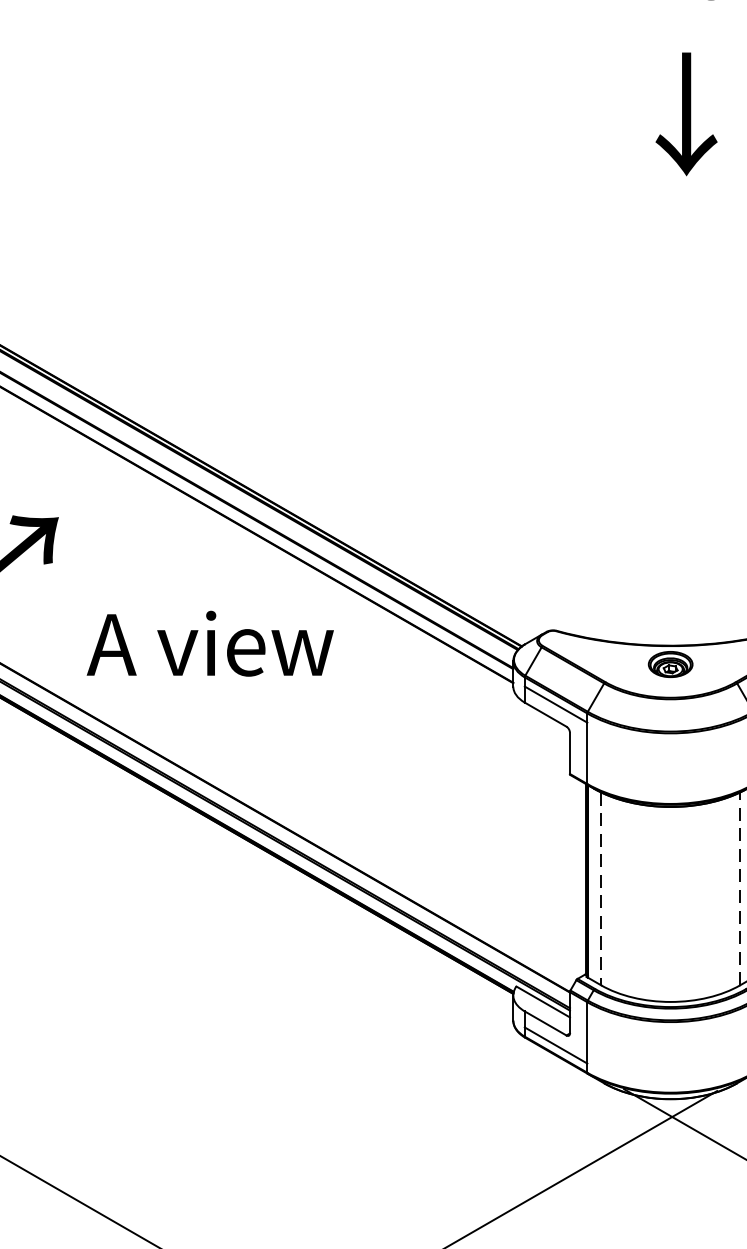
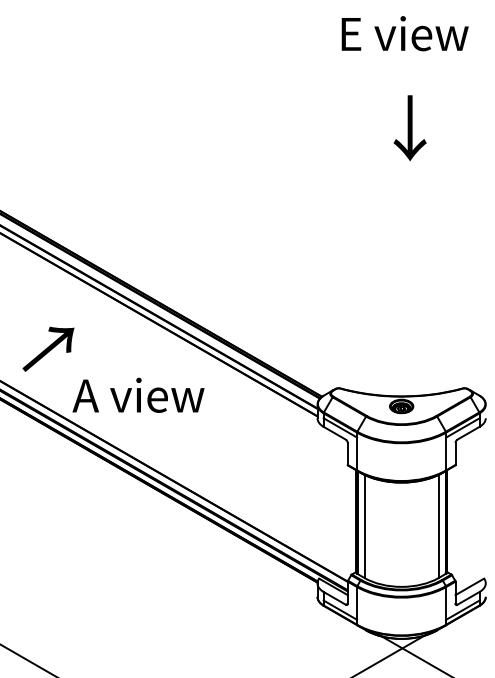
text: (685, 114) -> (409, 128), moved
text: (210, 642) -> (138, 394), moved
line: (601, 889) -> (364, 526), dashed -> solid
line: (739, 889) -> (438, 526), dashed -> solid

